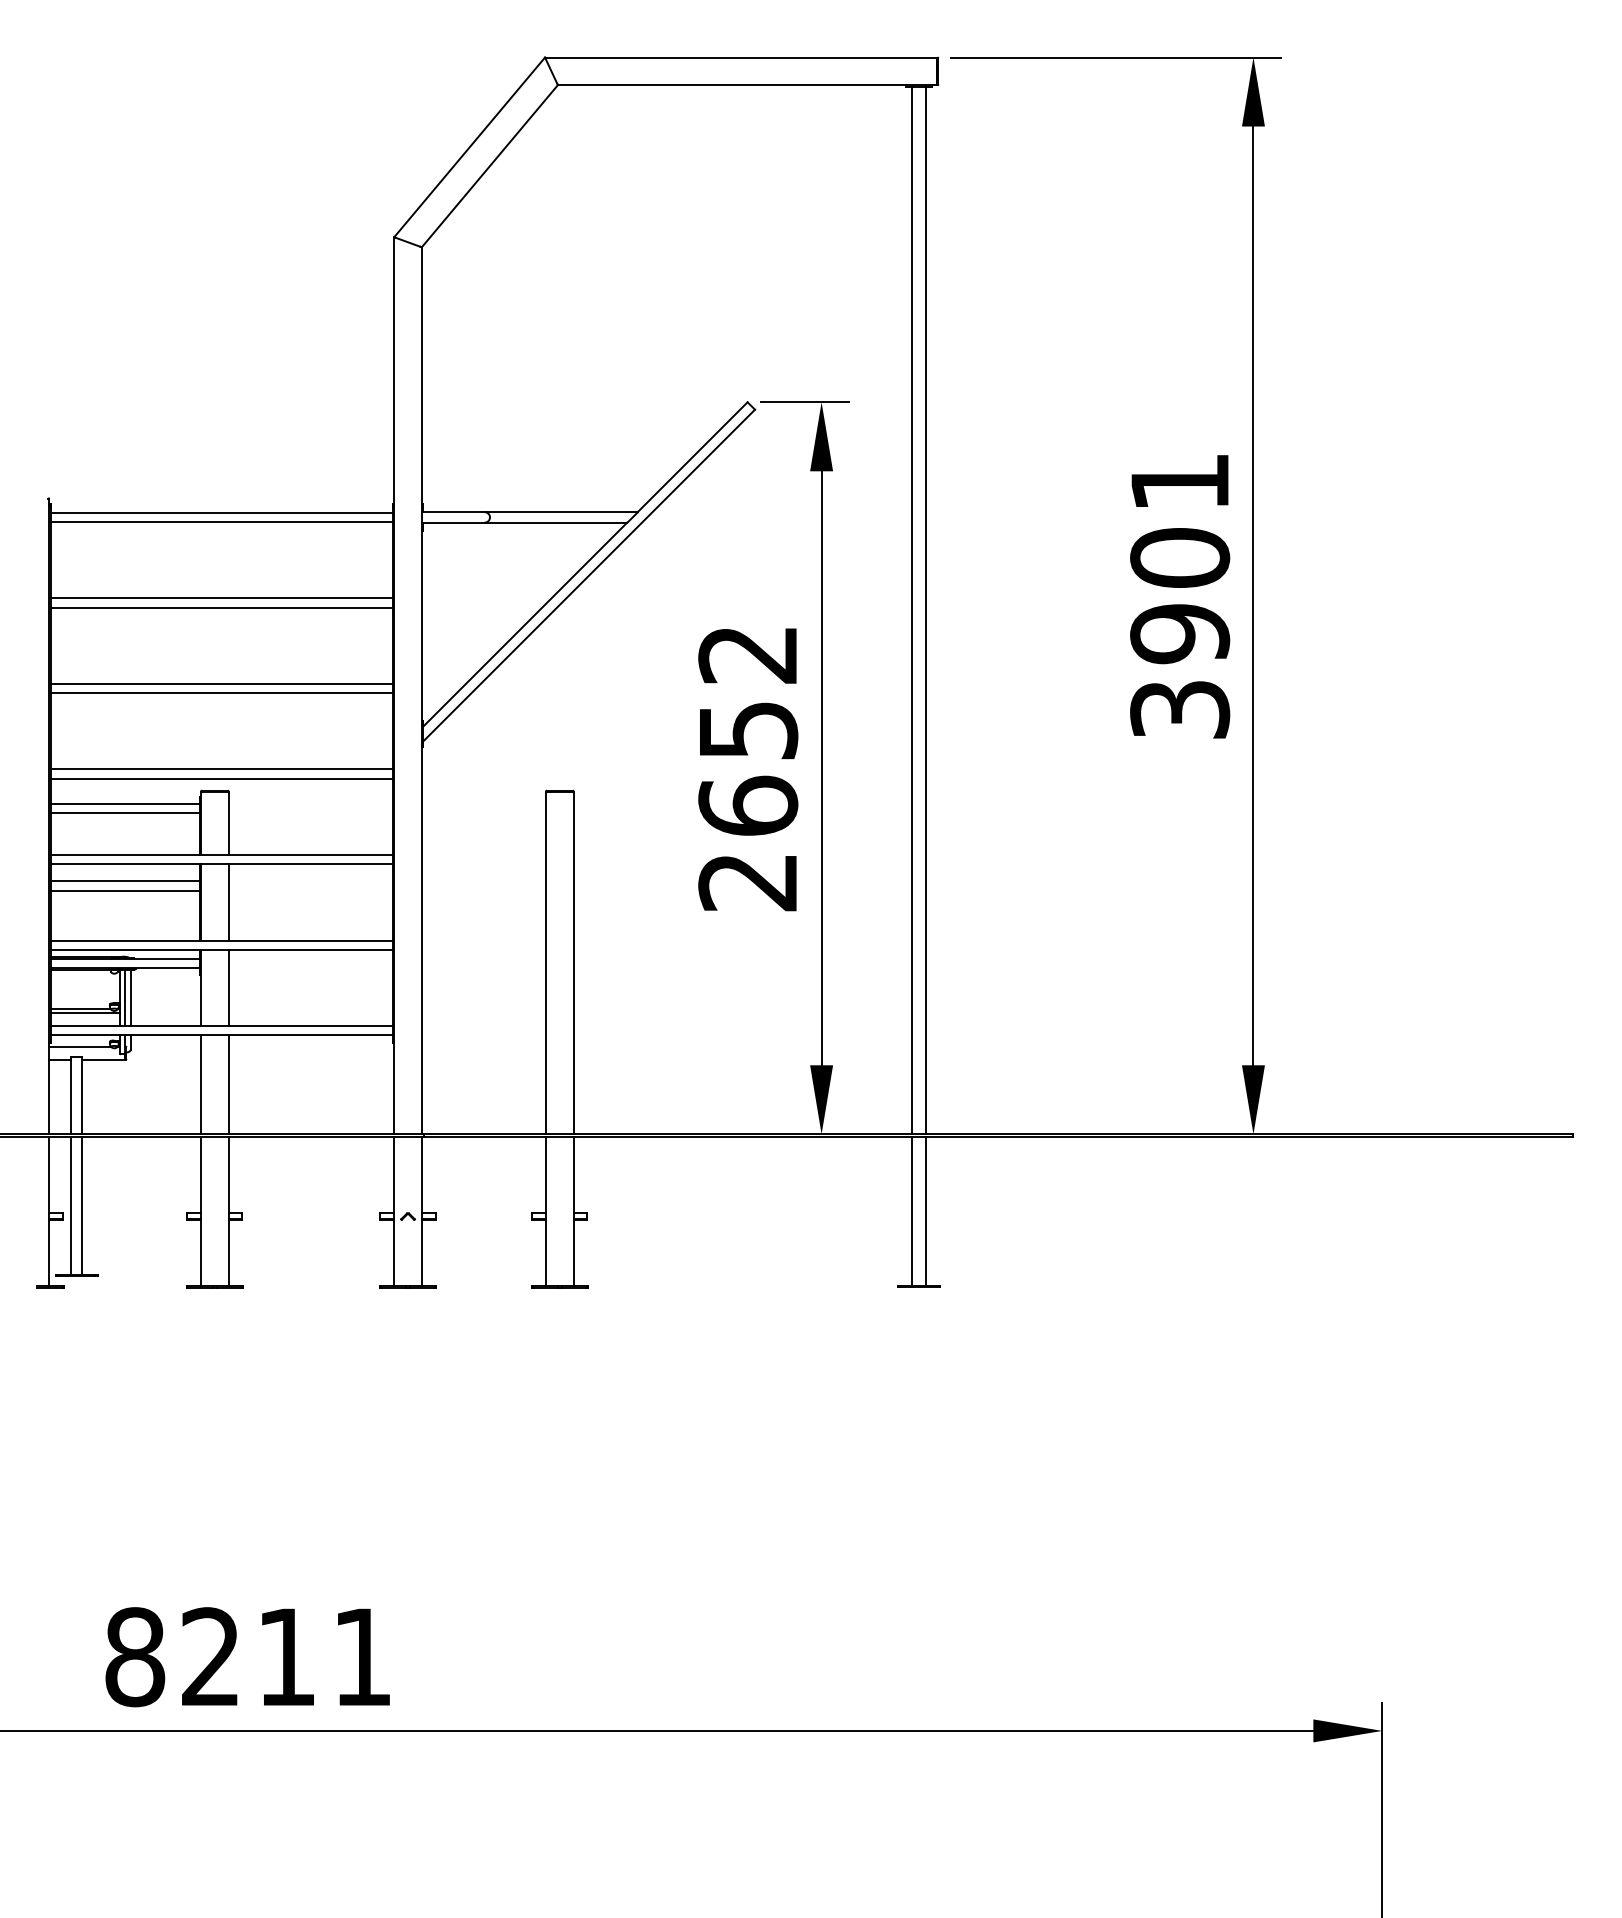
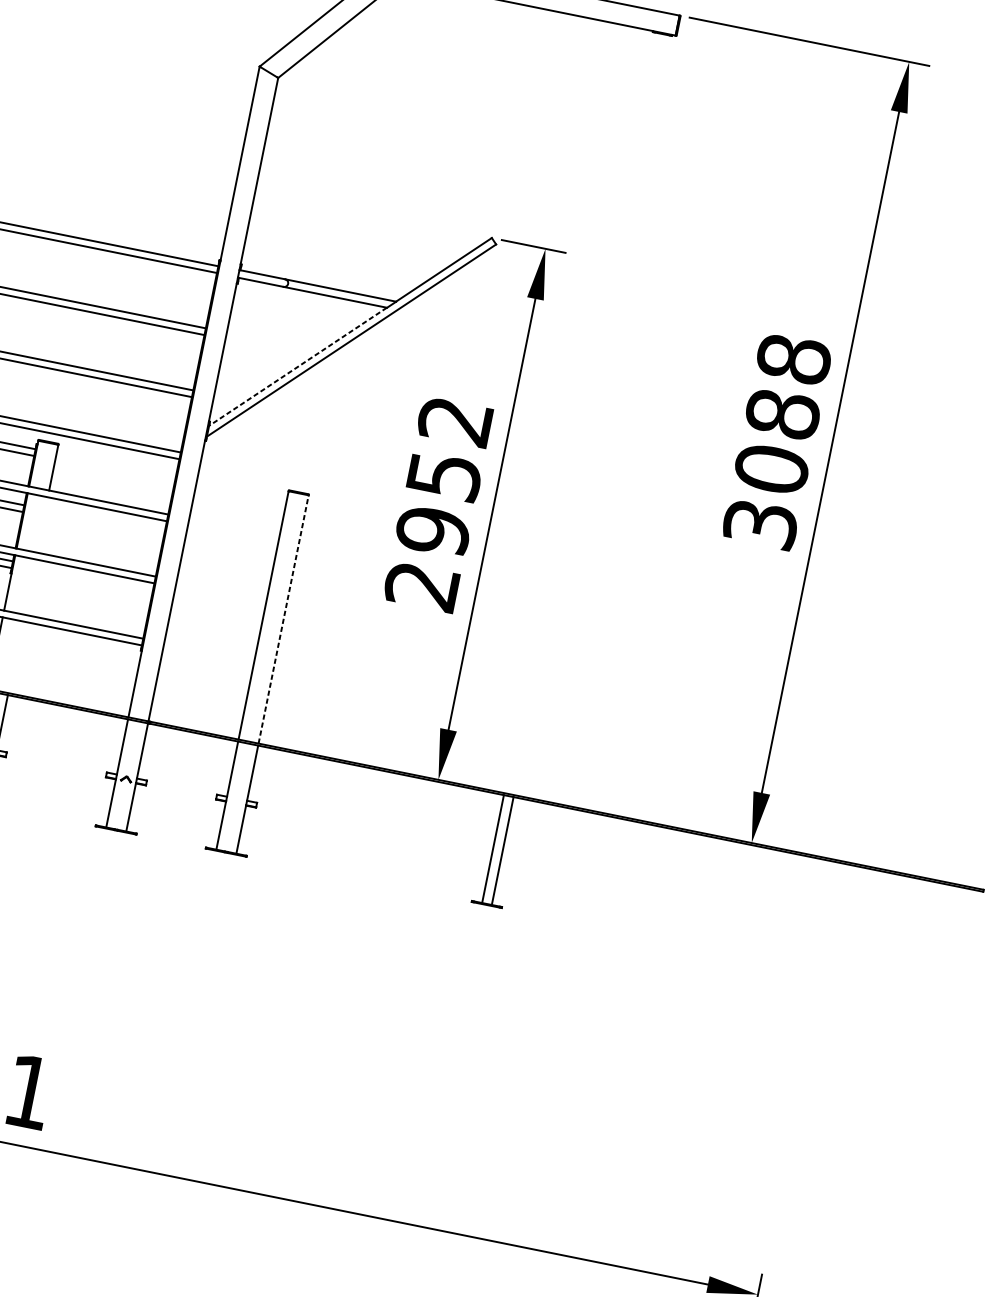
text: (1180, 558) -> (783, 414), 3901 -> 3088
line: (912, 610) -> (581, 413), removed
line: (925, 610) -> (590, 415), removed
line: (524, 625) -> (297, 367), solid -> dashed
text: (748, 805) -> (433, 530), 2652 -> 2952
line: (228, 902) -> (42, 524), removed
line: (573, 962) -> (283, 618), solid -> dashed
line: (228, 987) -> (29, 586), removed
line: (228, 1084) -> (15, 656), removed

